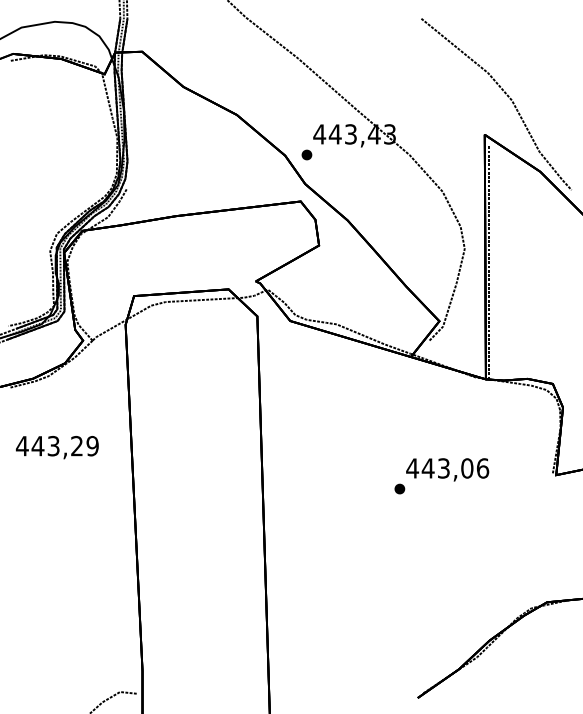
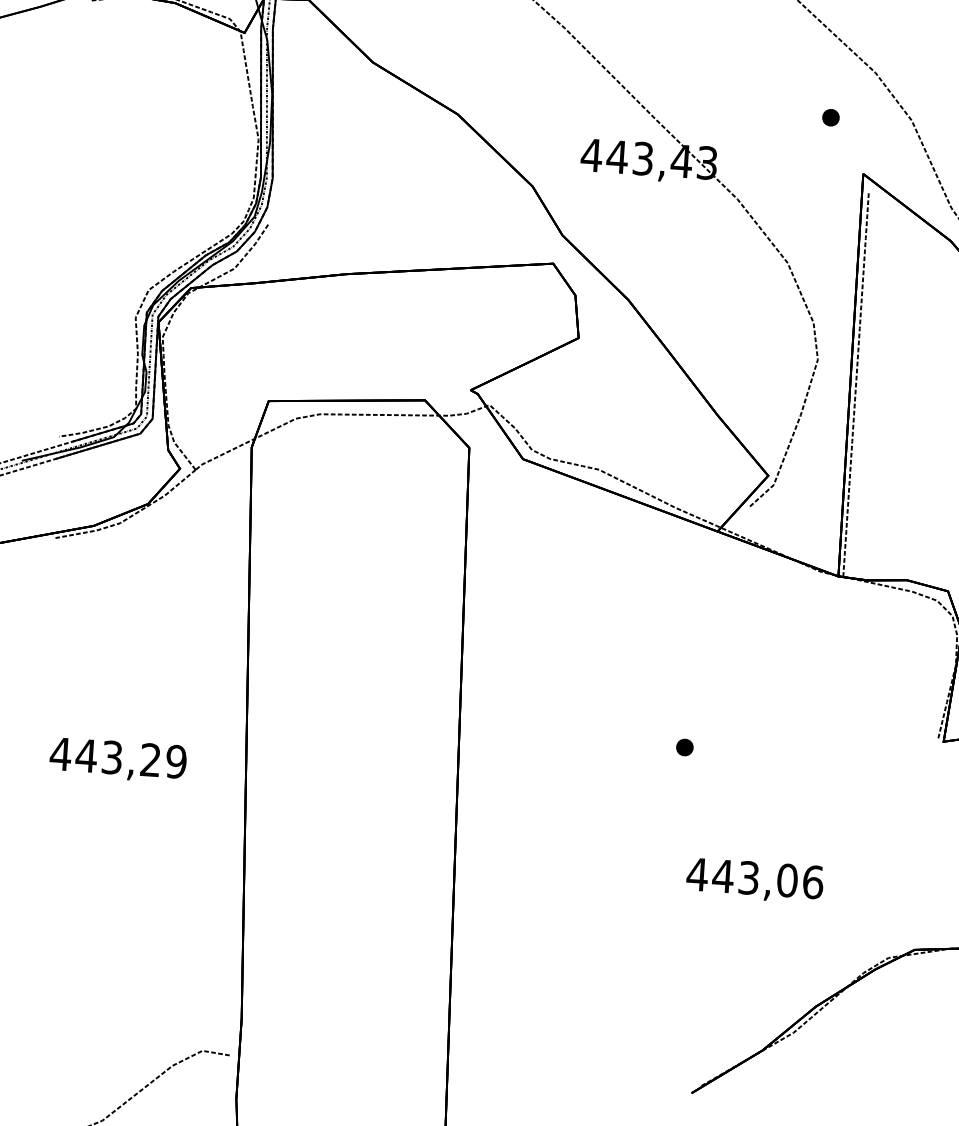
part: (306, 154) -> (830, 116), moved
text: (57, 447) -> (118, 760), moved
text: (447, 469) -> (754, 880), moved

